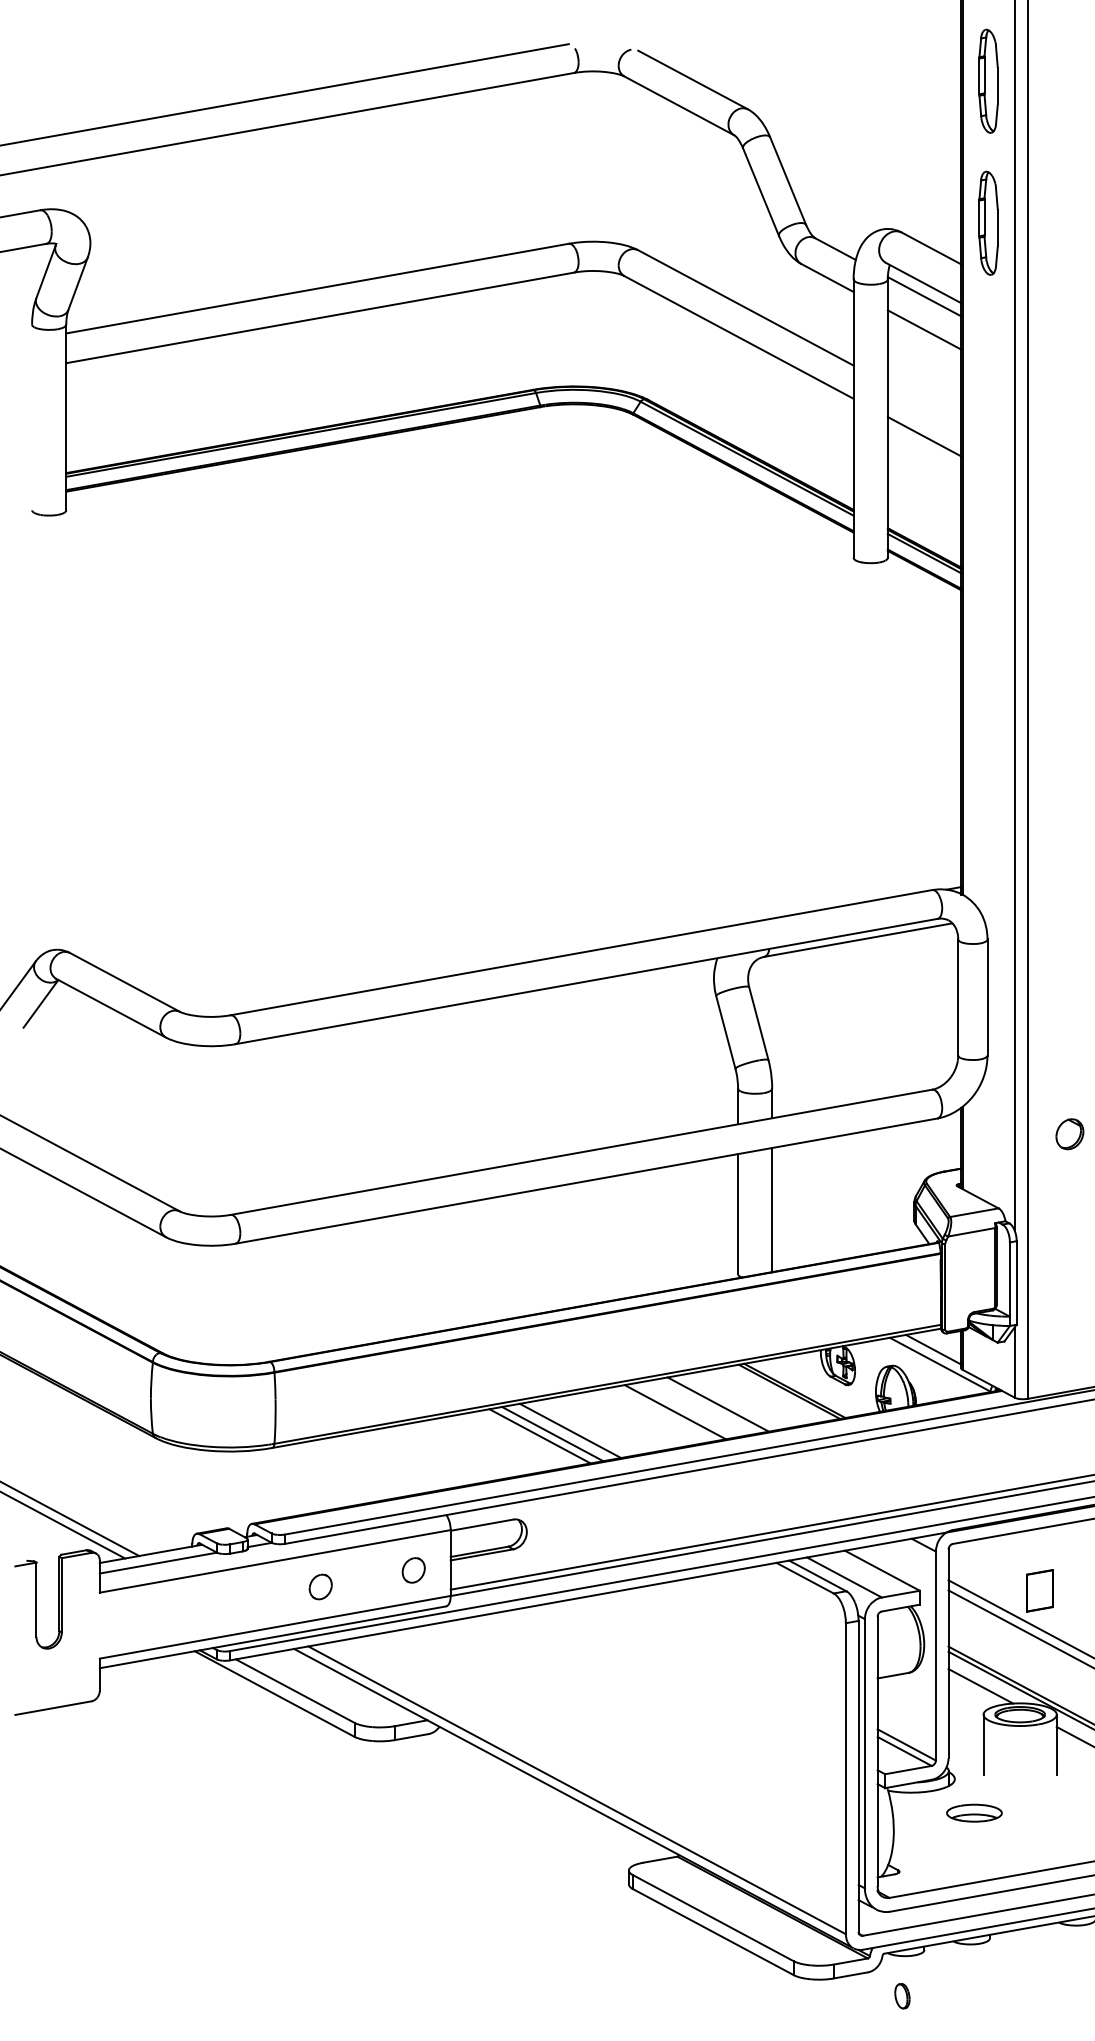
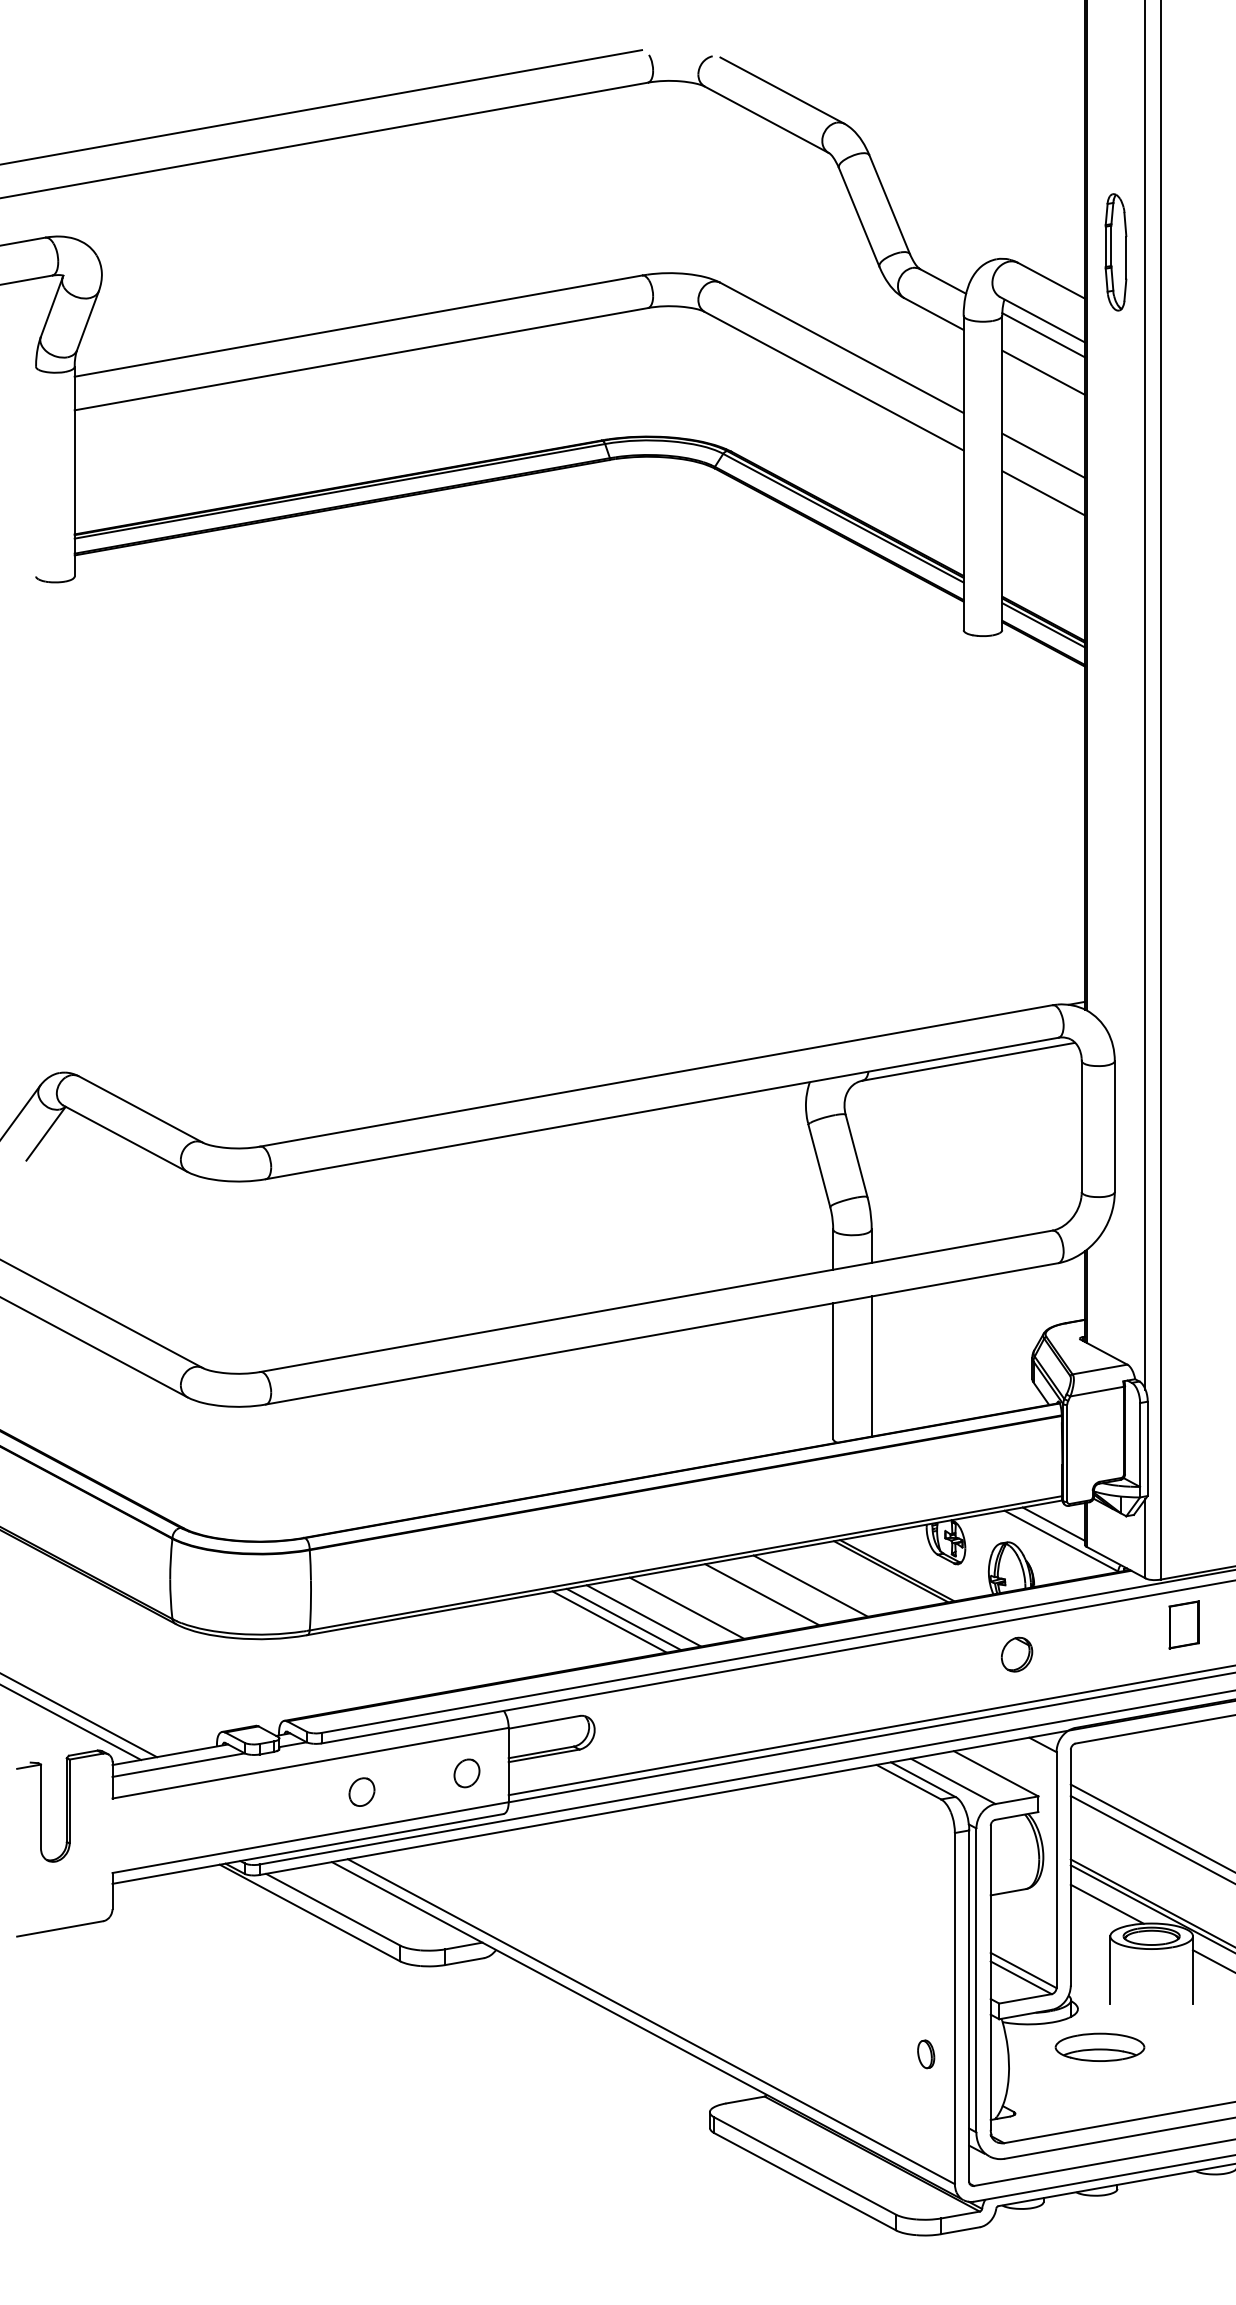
part: (988, 80) -> (1115, 91), removed
line: (924, 403) -> (1043, 455), added
part: (1069, 1134) -> (1016, 1654), moved
line: (608, 1424) -> (686, 1608), added
part: (1039, 1590) -> (1183, 1624), moved
part: (974, 1813) -> (1100, 2047), size x1.43
part: (902, 1996) -> (926, 2054), moved

